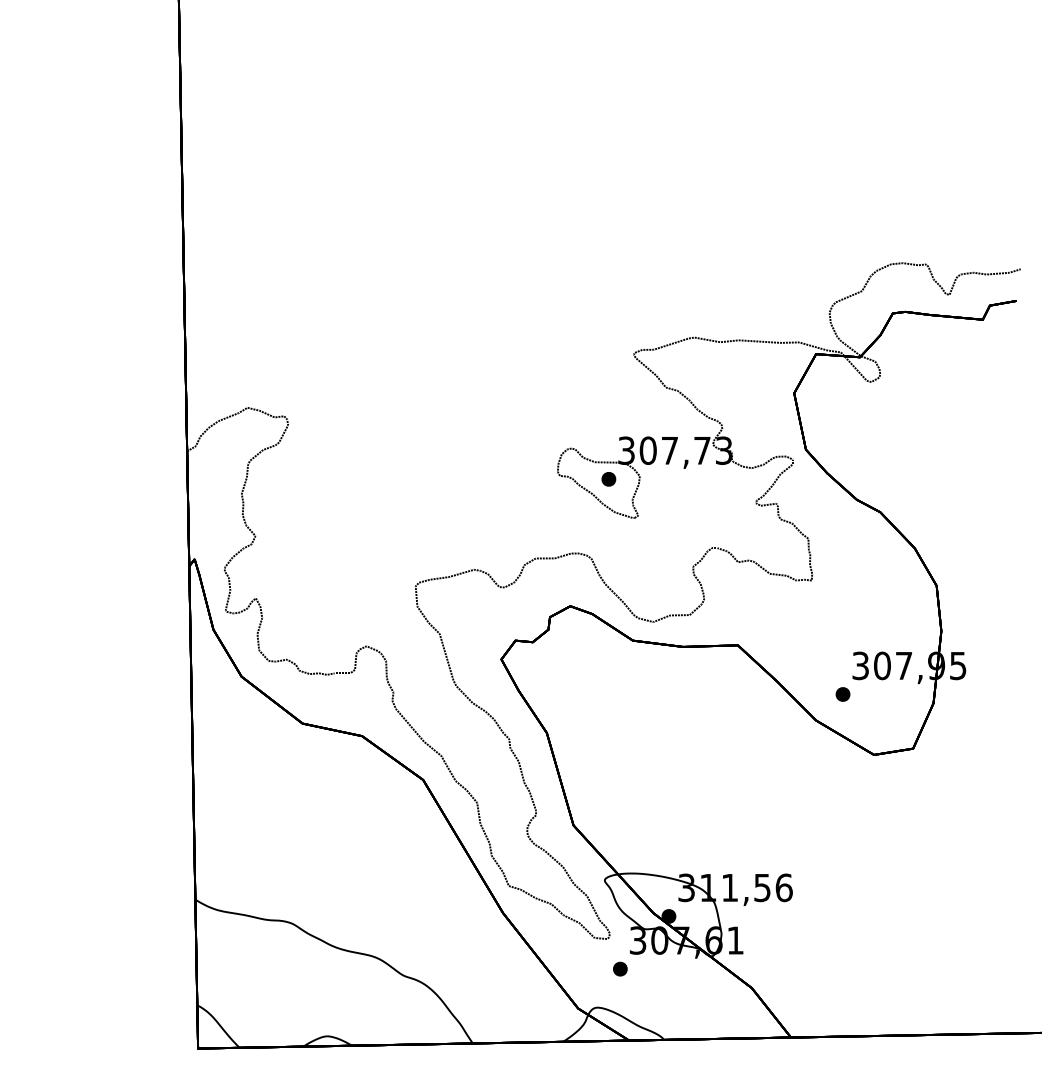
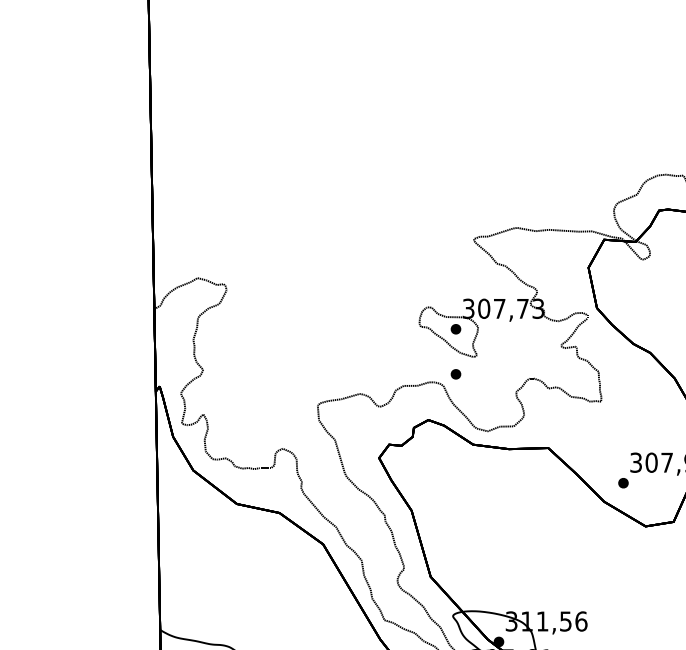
part: (608, 542) -> (455, 374), added

